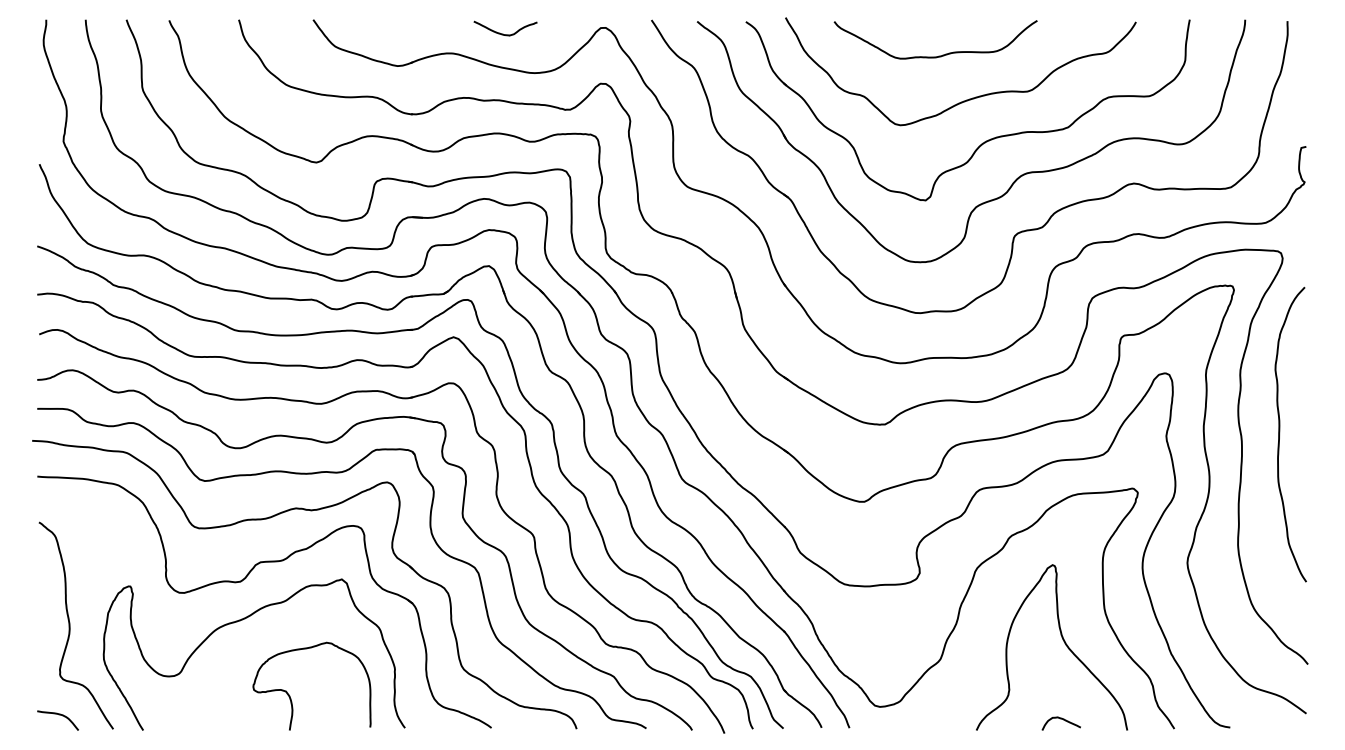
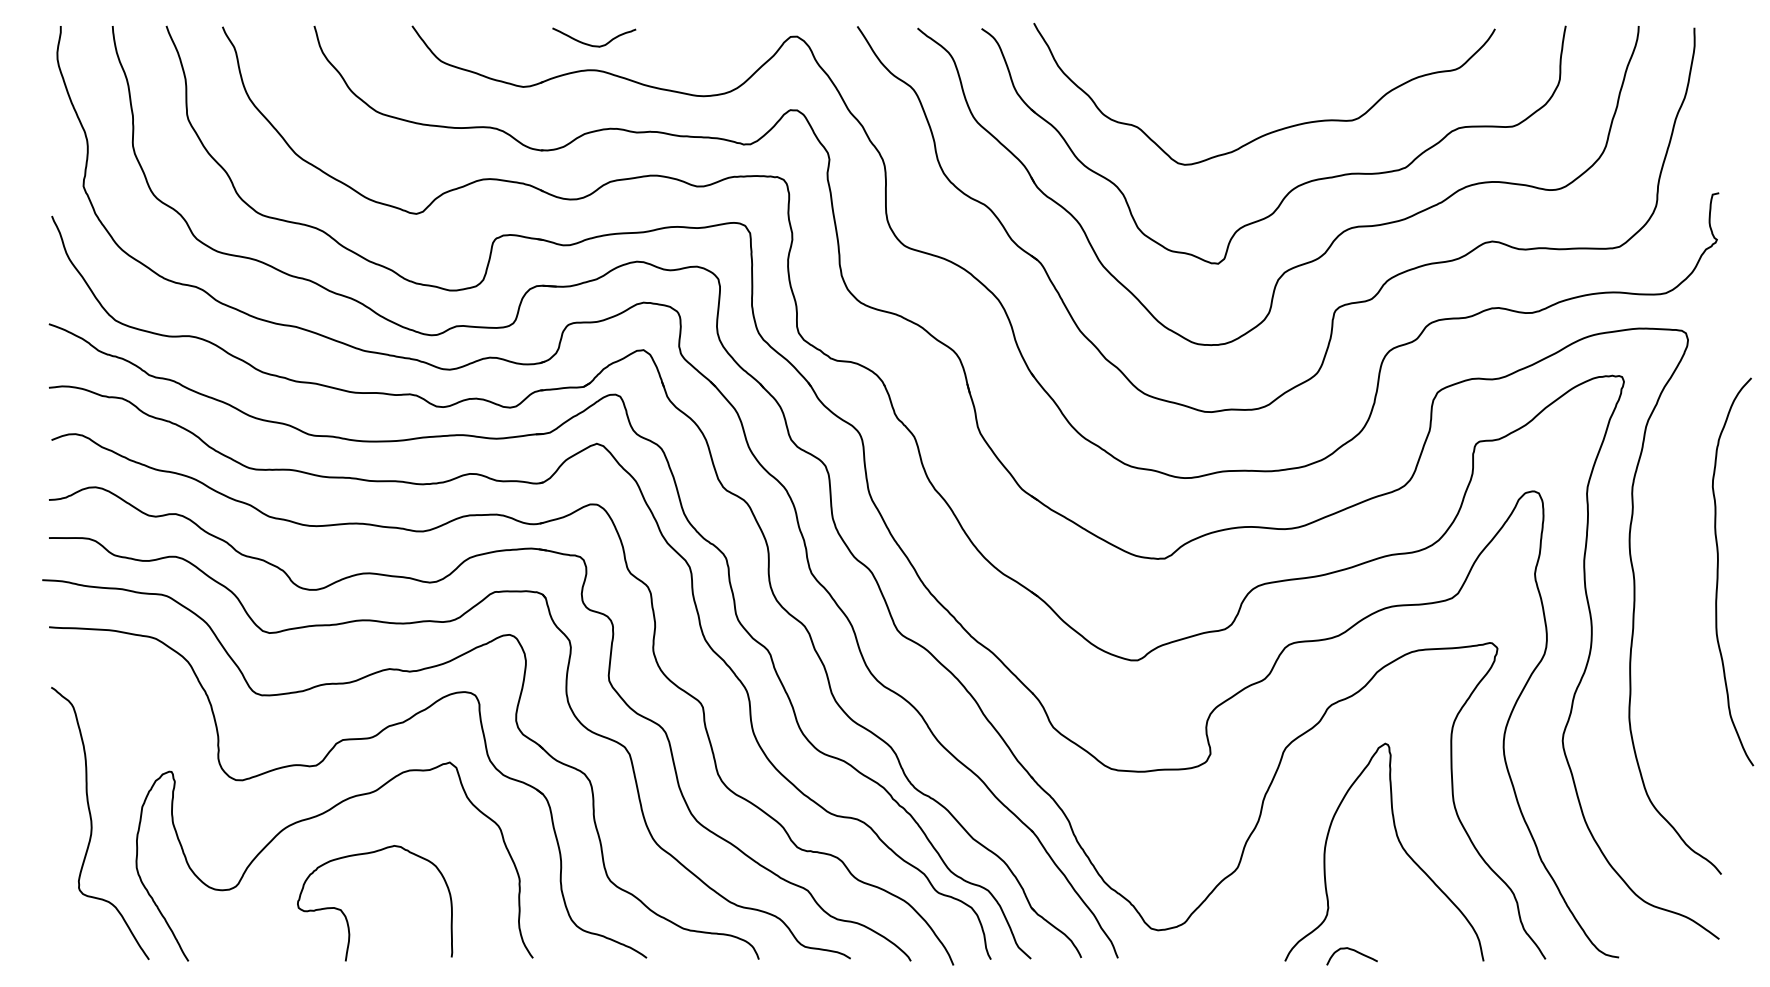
curve: (503, 33) -> (591, 44), moved
curve: (938, 55) -> (1235, 73), removed
curve: (1280, 433) -> (1719, 570), moved
curve: (290, 696) -> (346, 916), moved
curve: (58, 715) -> (76, 941), removed
curve: (1060, 719) -> (1350, 950), moved

